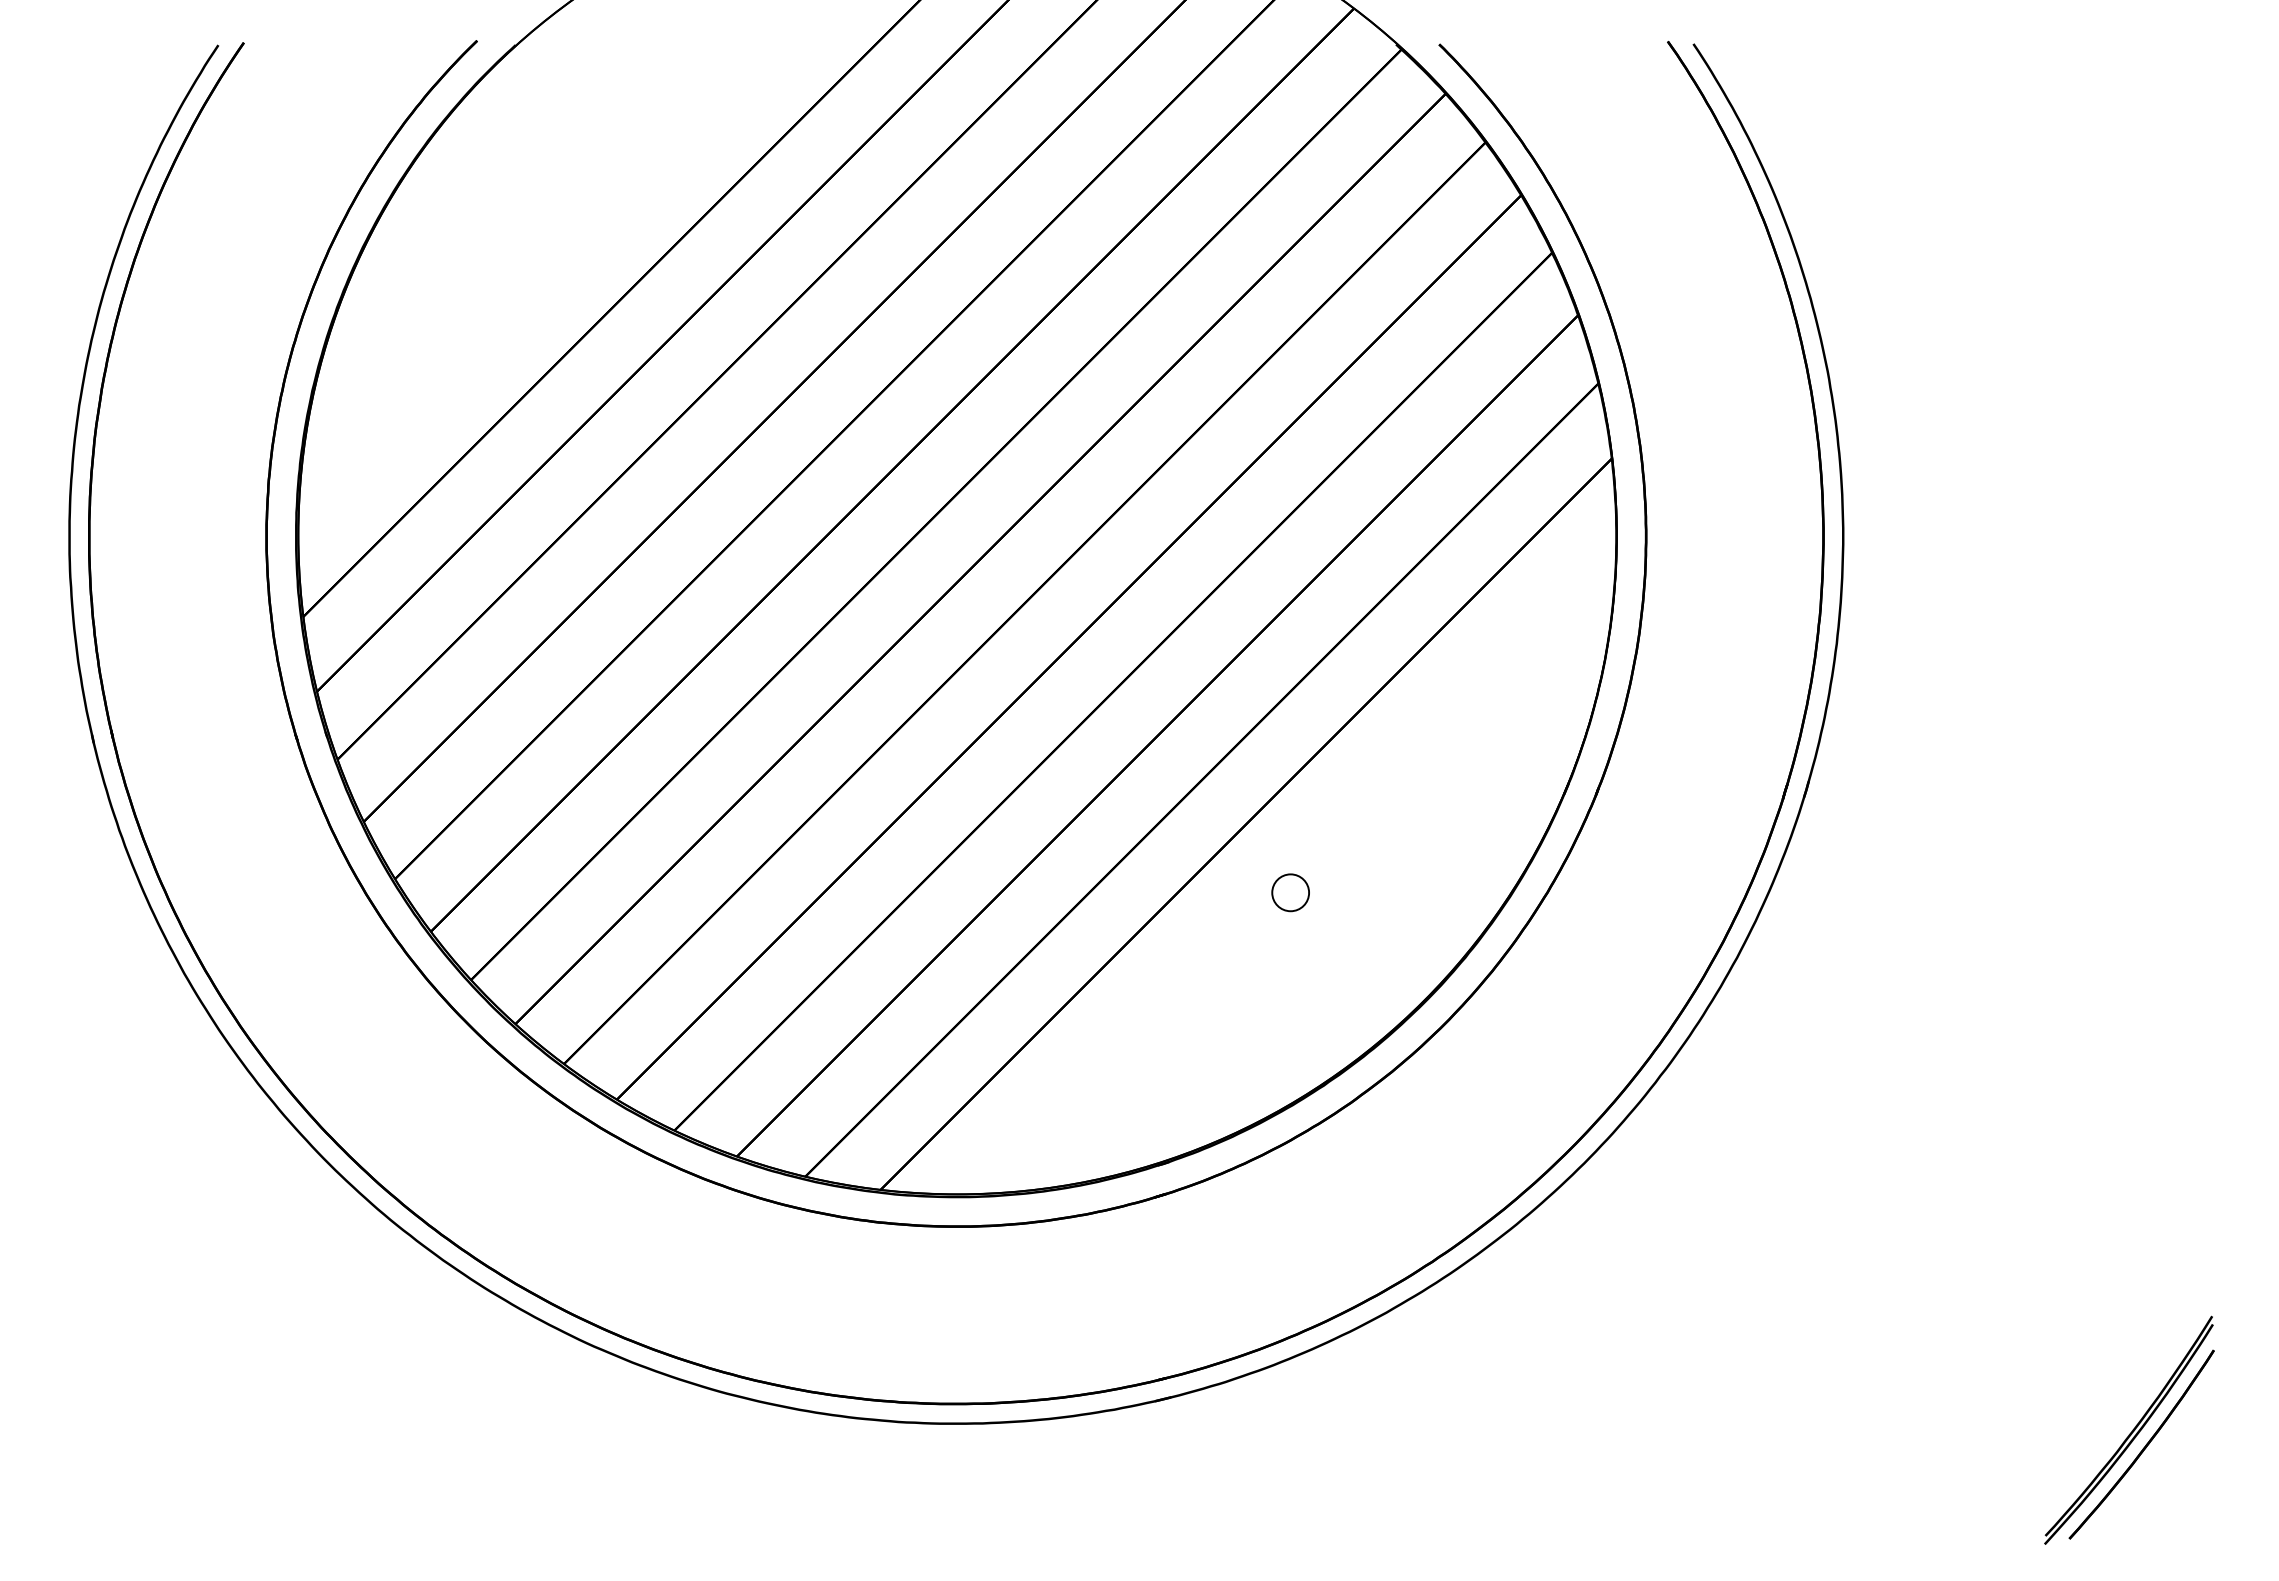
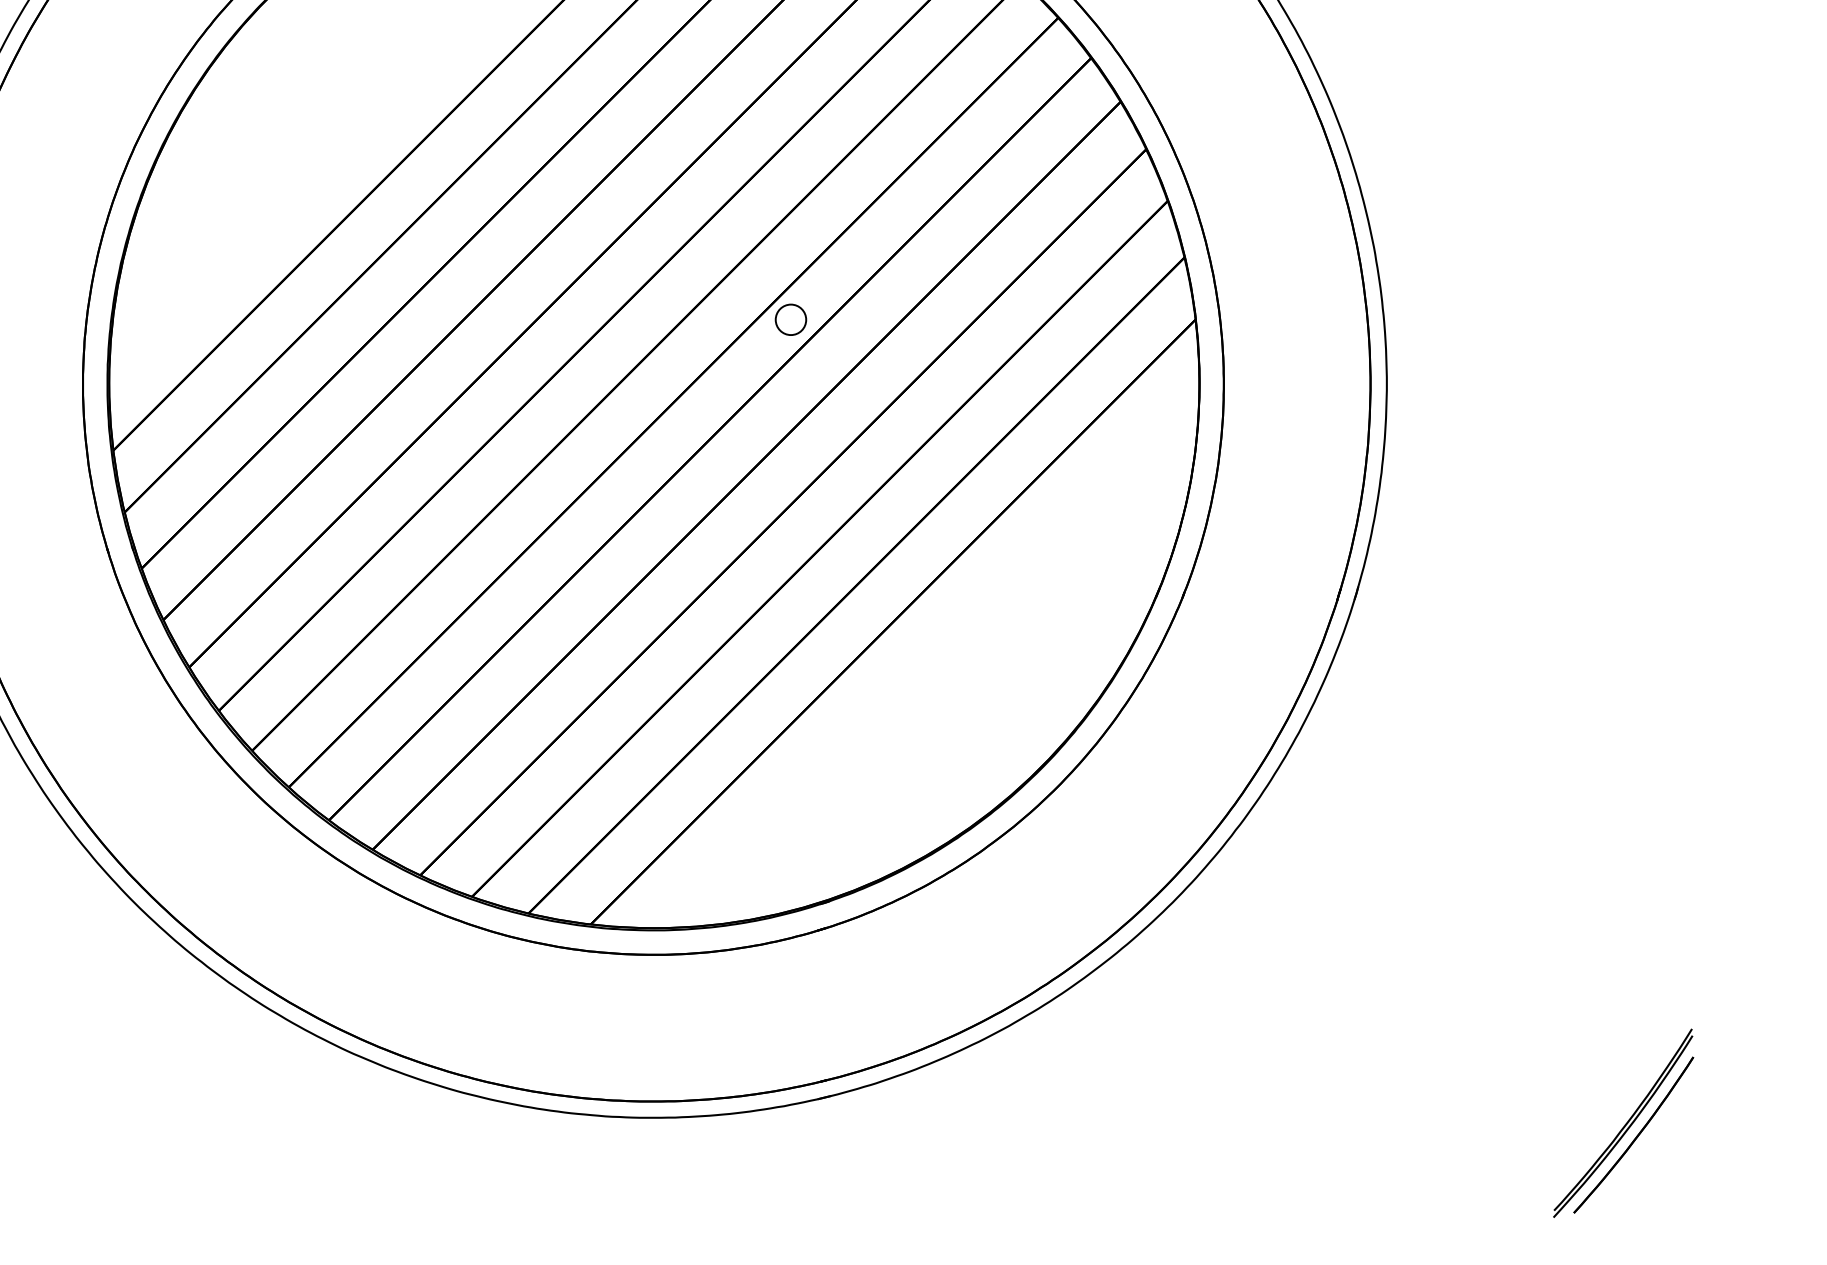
circle: (1290, 892) -> (790, 319), moved

